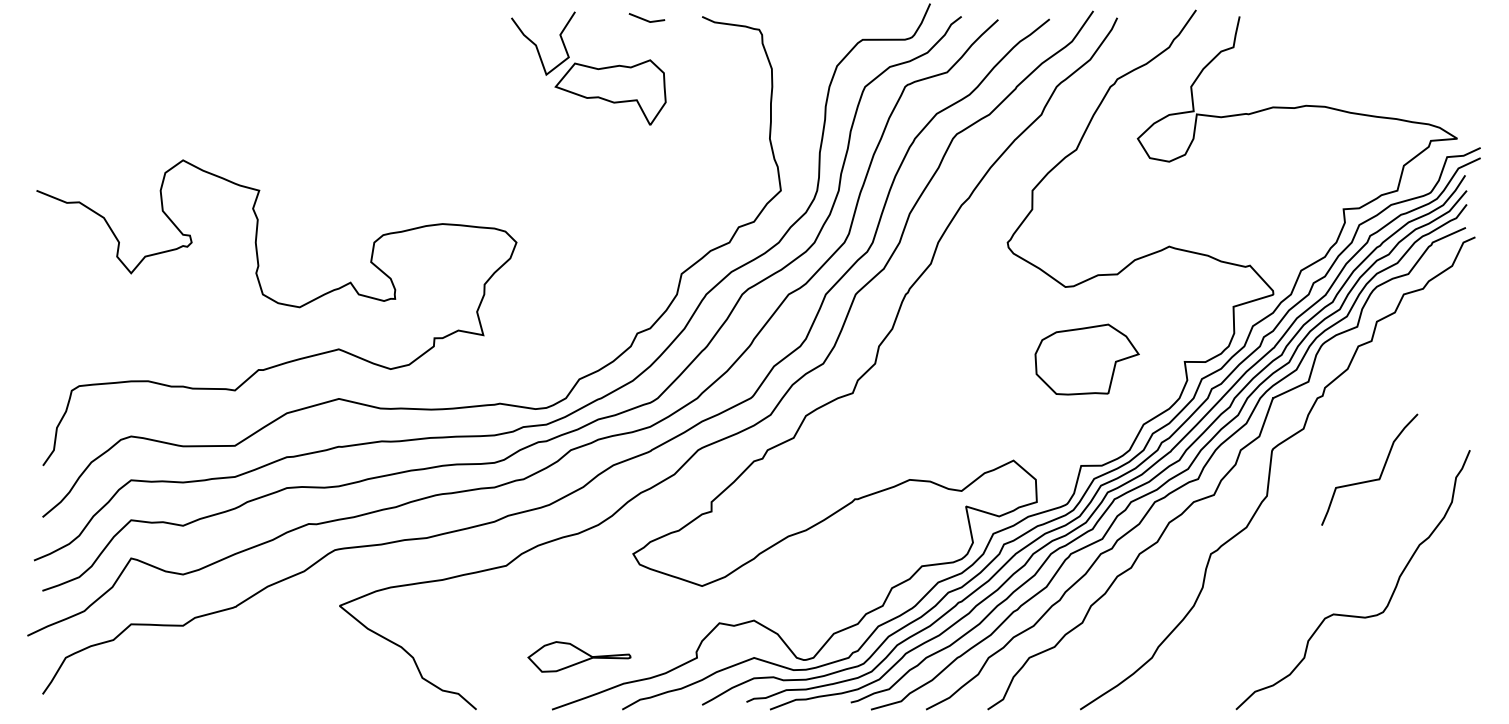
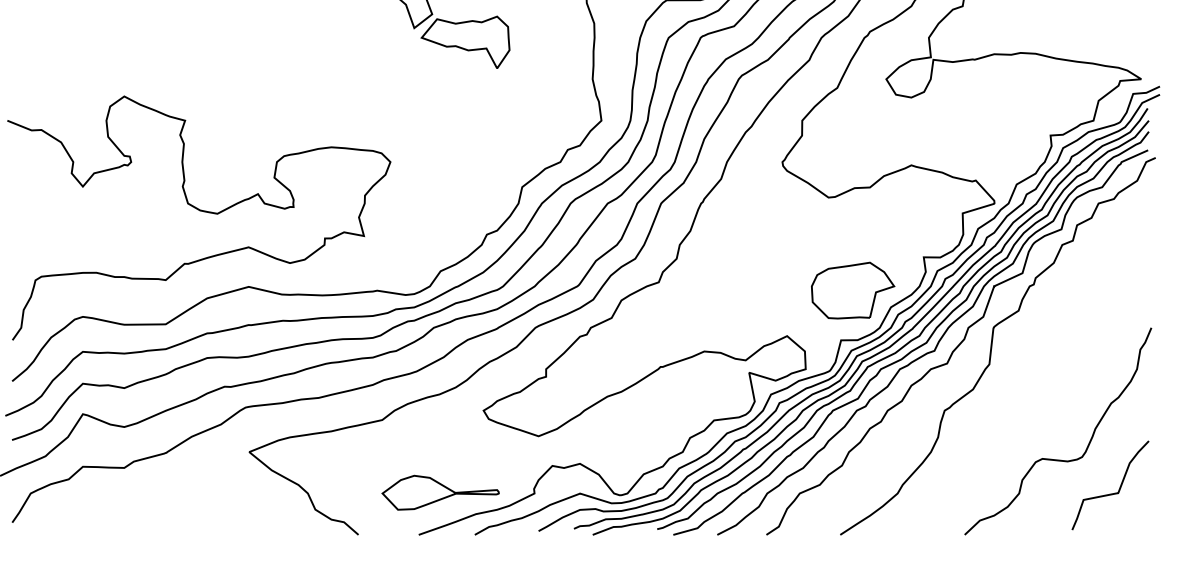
part: (1086, 359) -> (852, 290), moved
curve: (1371, 479) -> (1111, 493), moved
part: (579, 656) -> (440, 492), size x1.43

